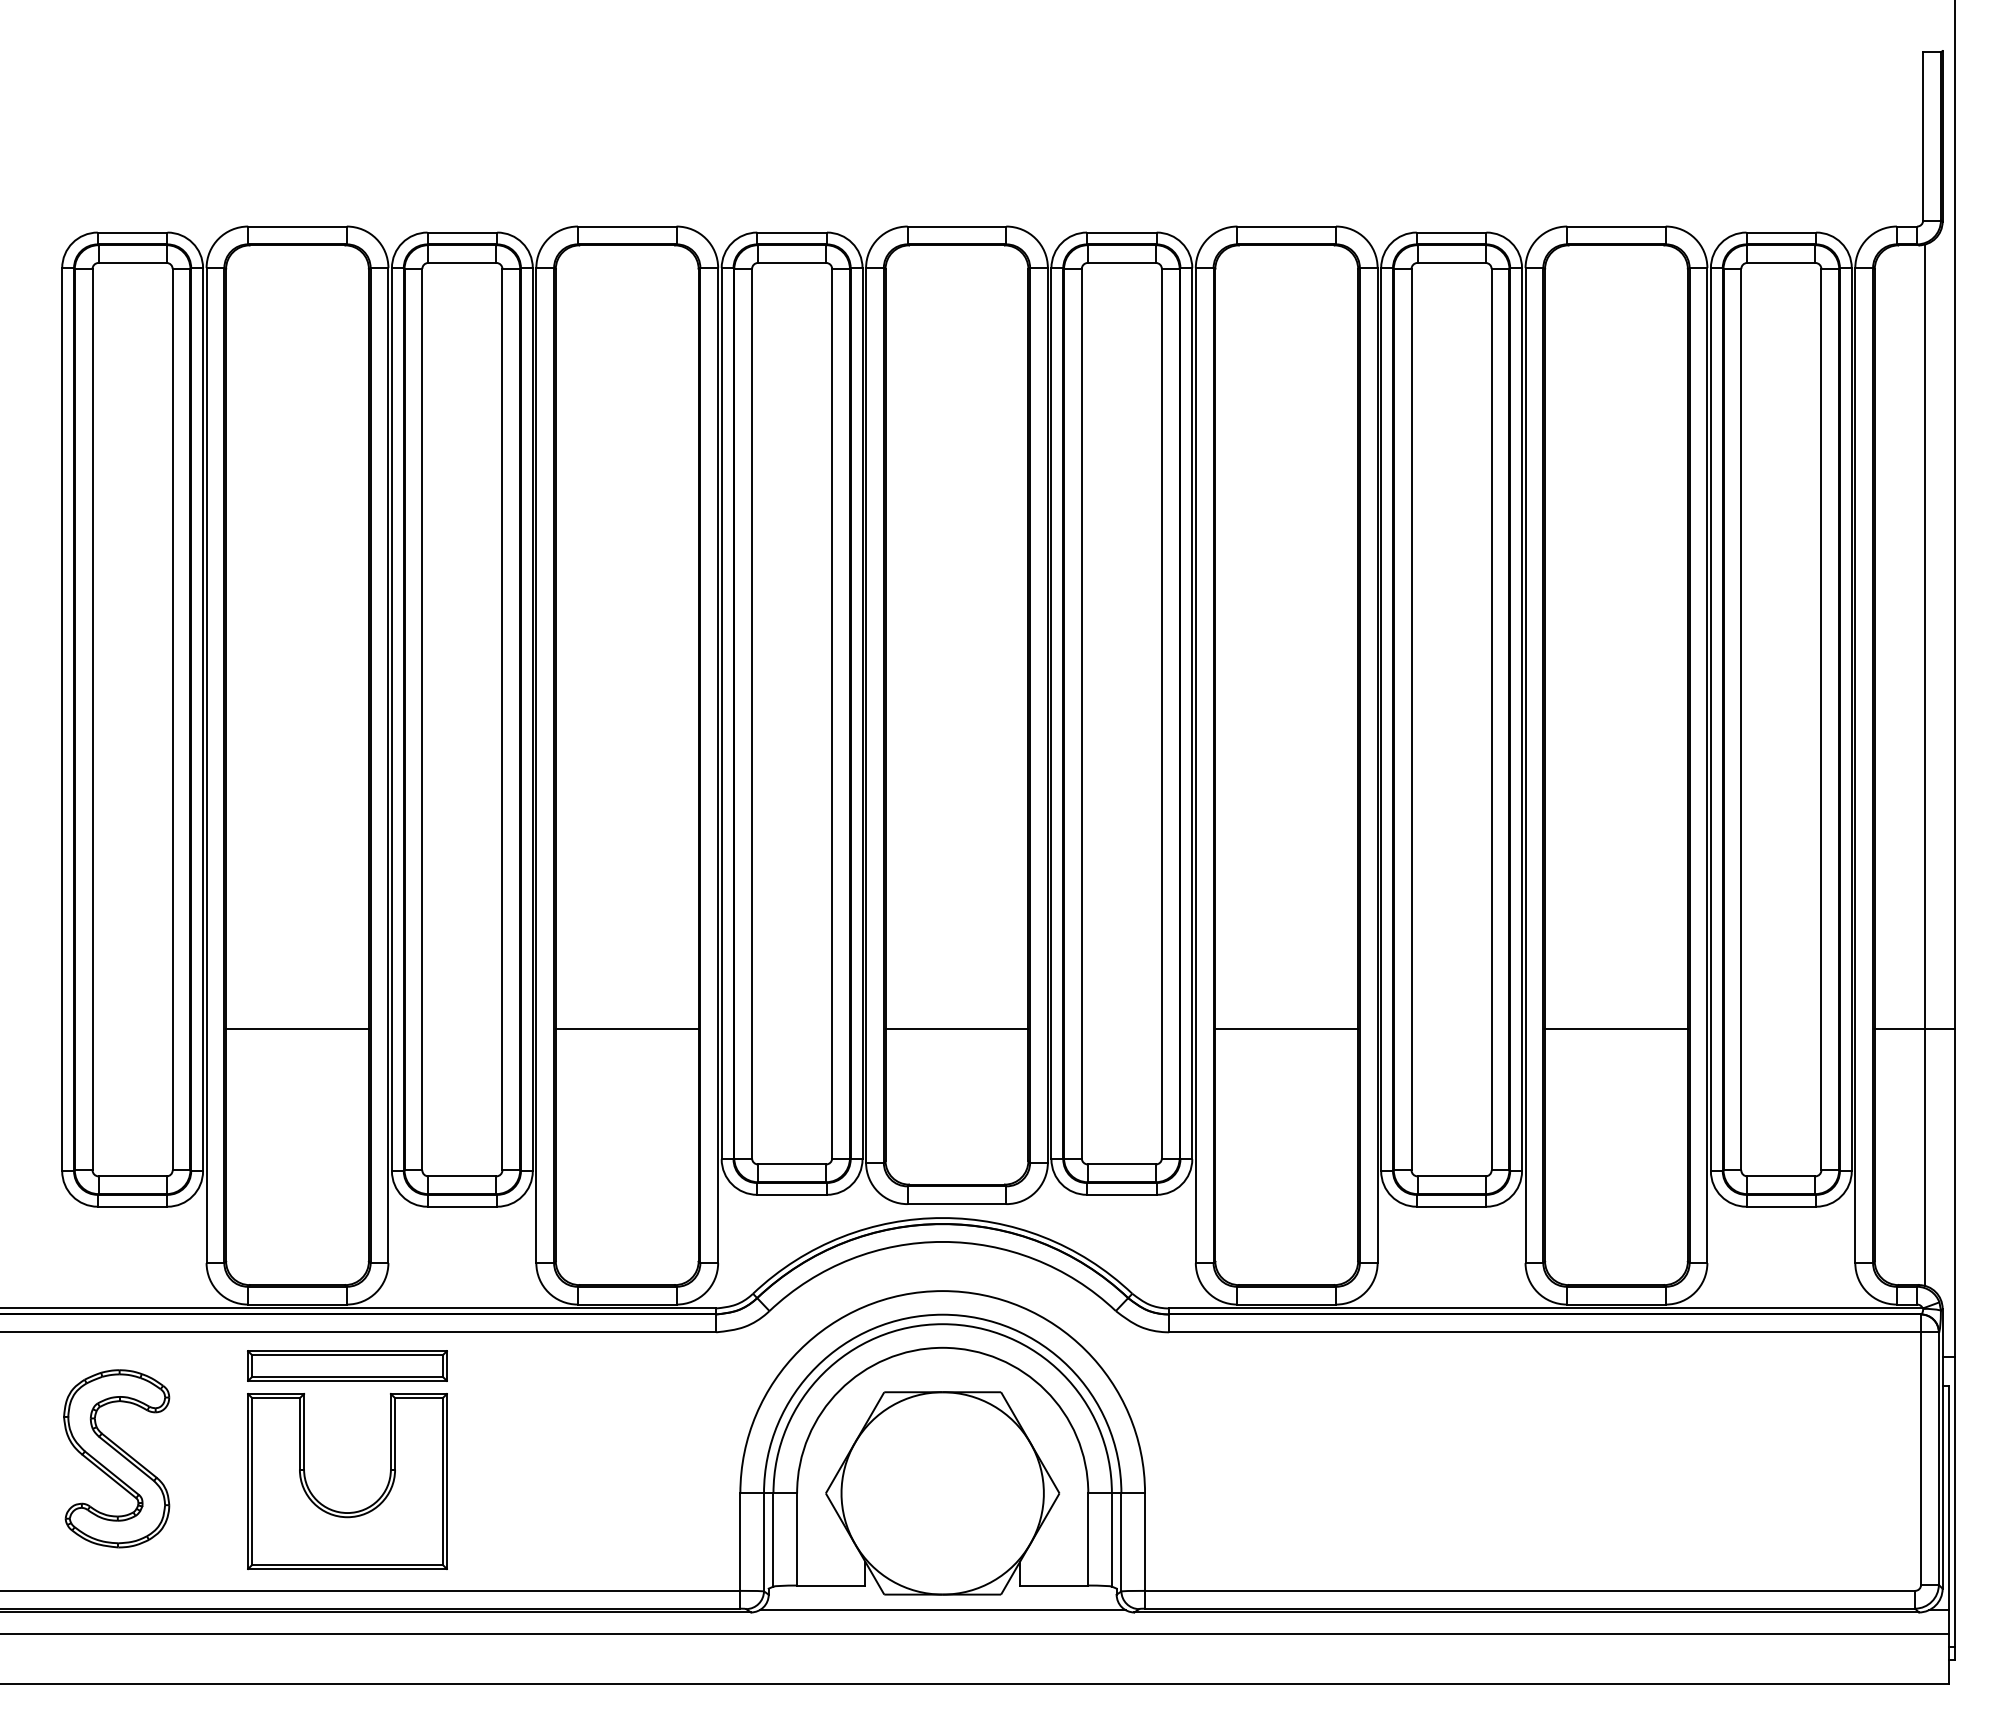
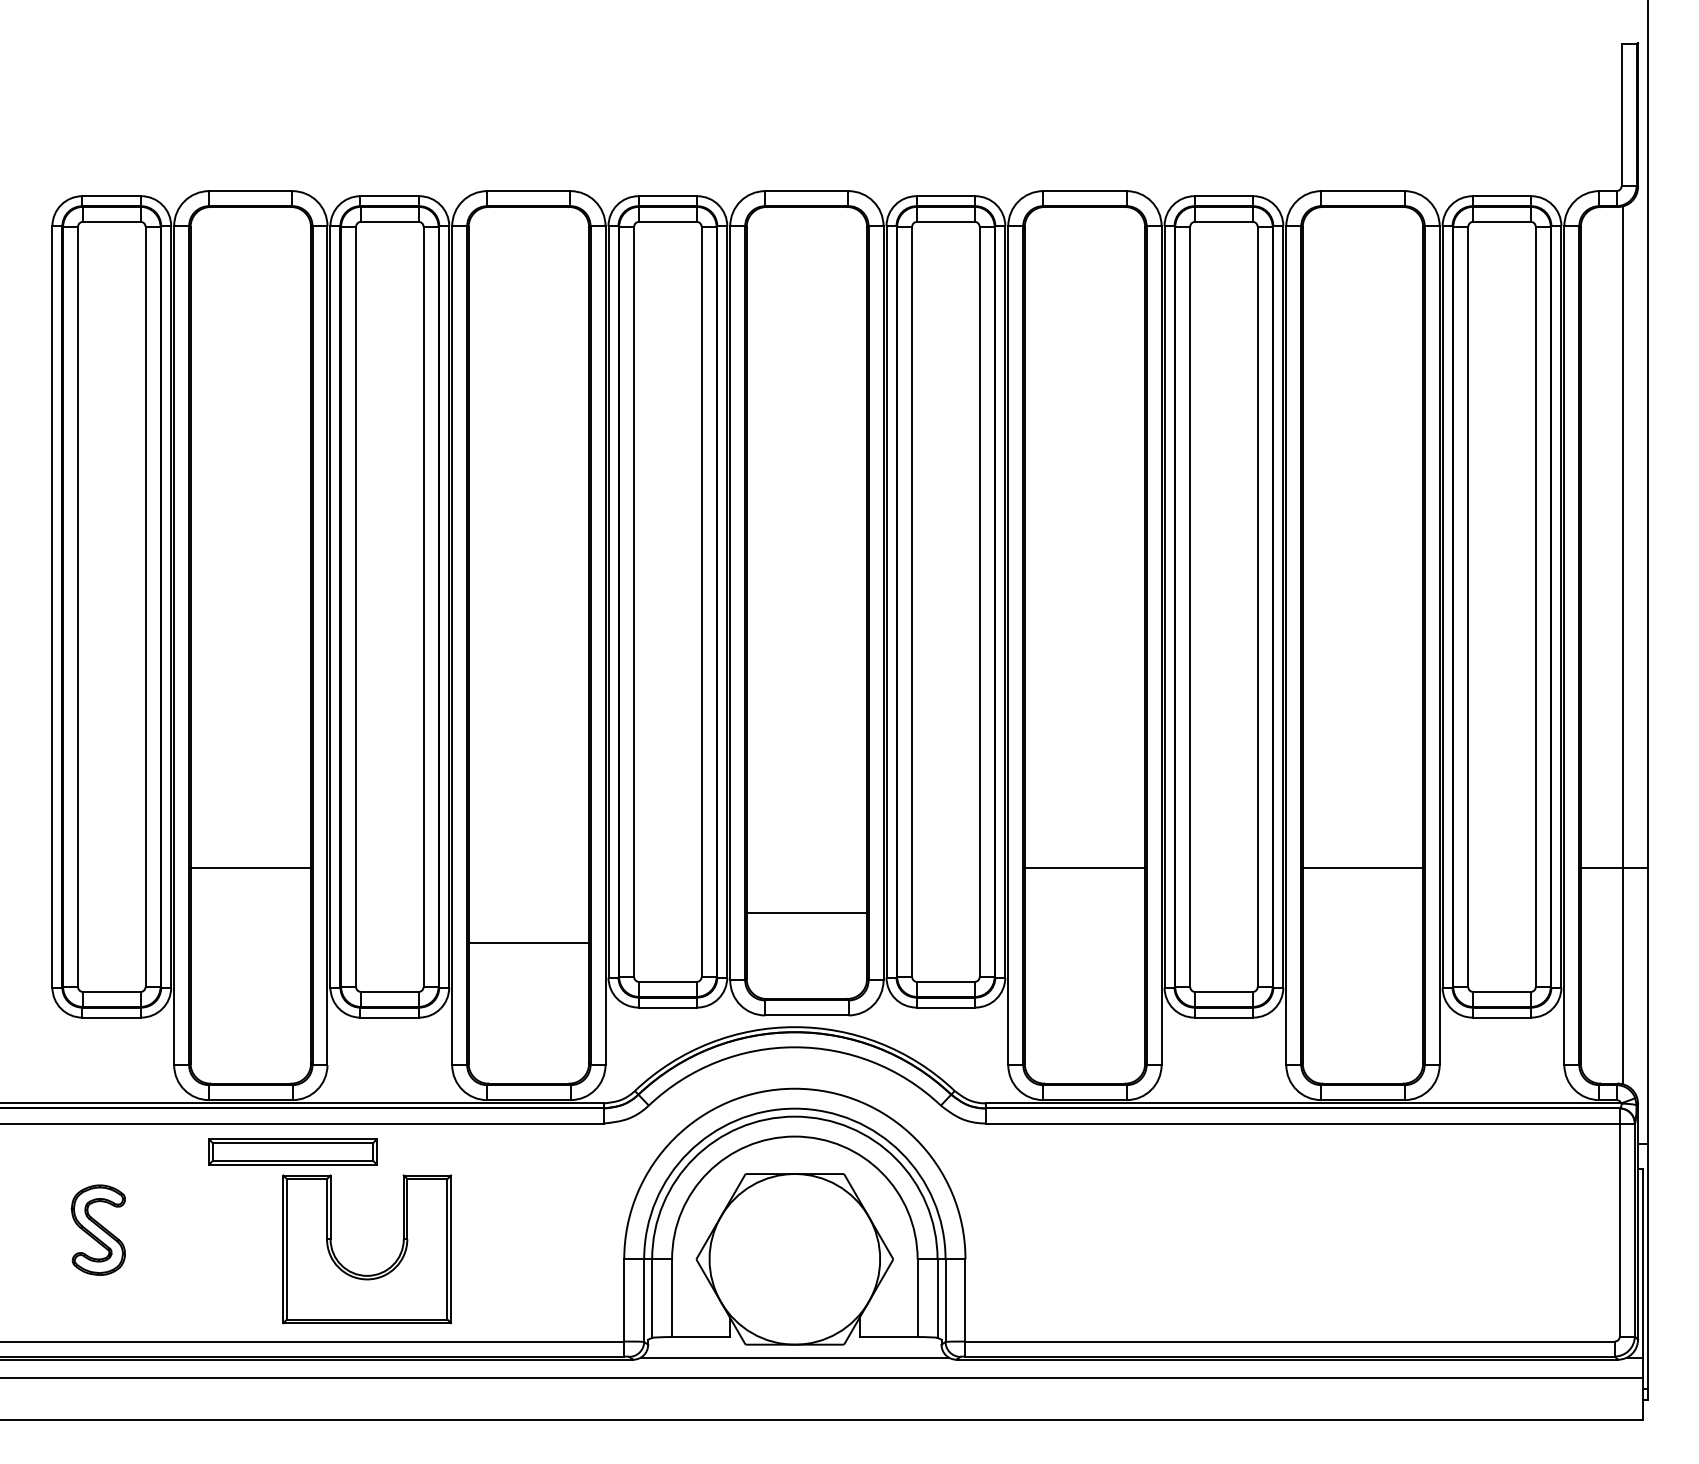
line: (626, 1029) -> (528, 943), moved
line: (956, 1029) -> (806, 913), moved
part: (116, 1458) -> (98, 1229), size x0.6
part: (343, 1511) -> (363, 1274), moved

